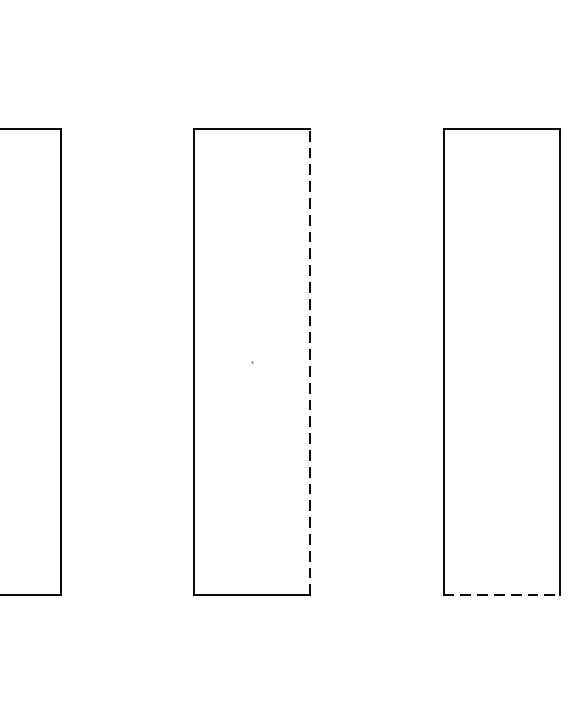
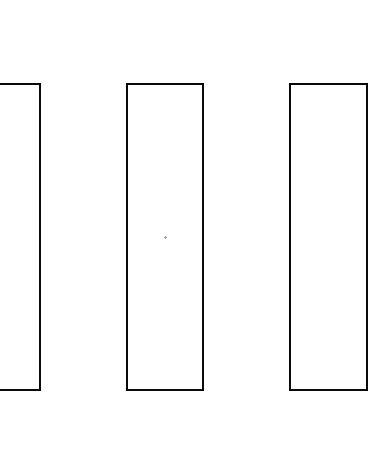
line: (310, 361) -> (203, 236), dashed -> solid
line: (503, 594) -> (329, 389), dashed -> solid

